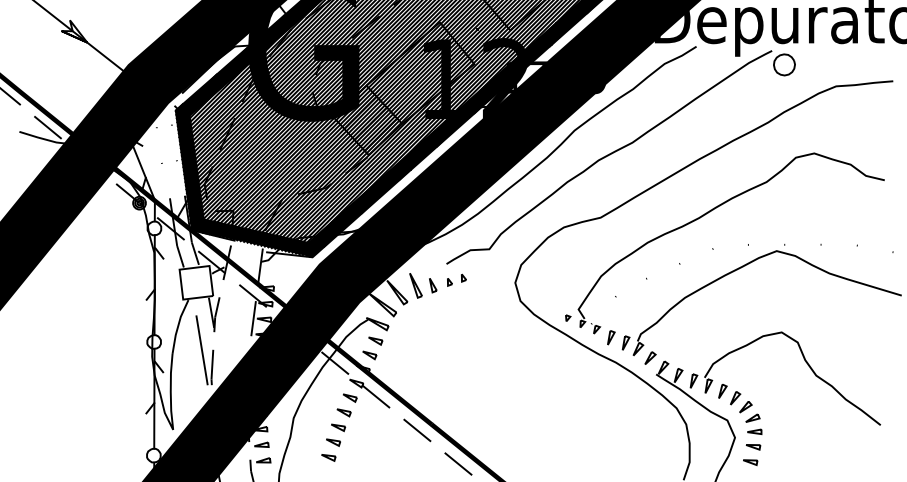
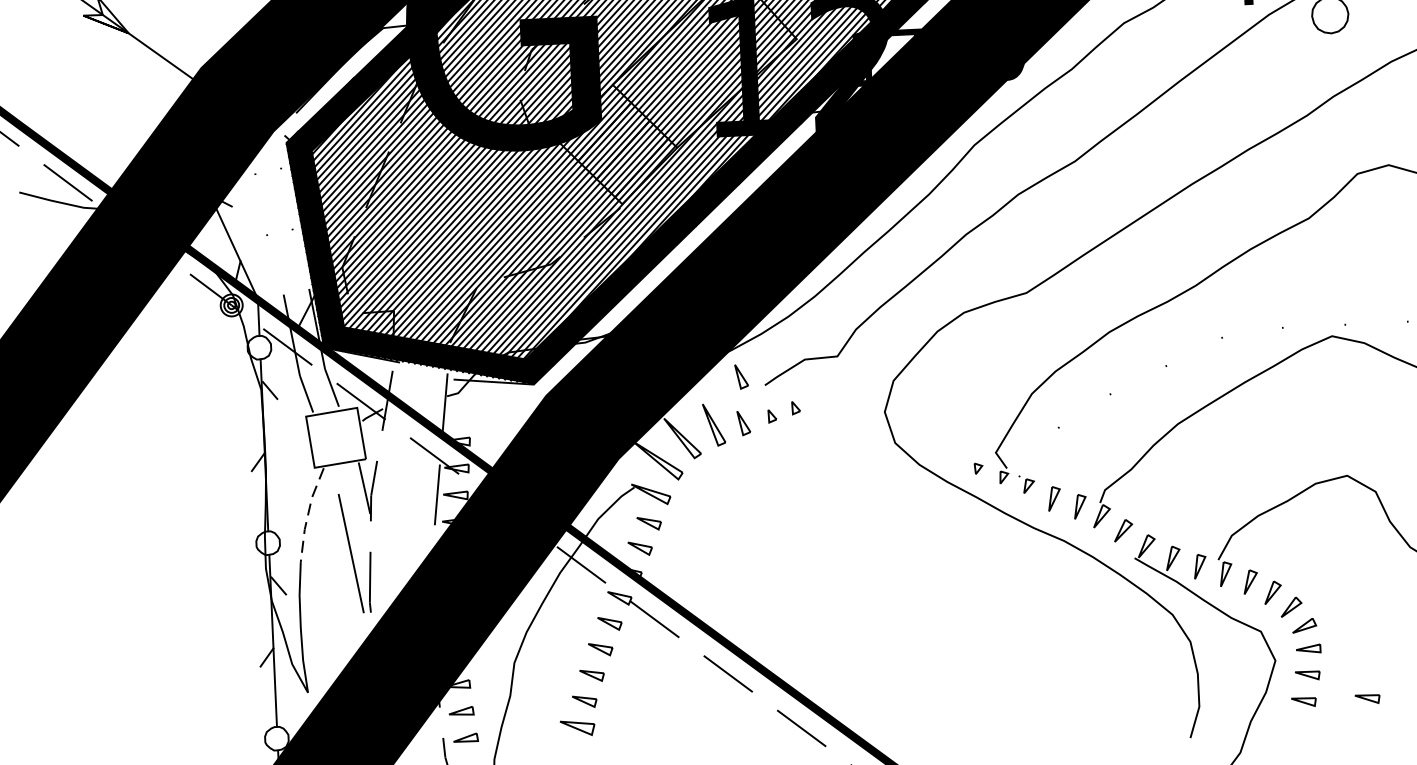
part: (433, 258) -> (742, 376), added
line: (178, 326) -> (308, 514), solid -> dashed
part: (328, 457) -> (577, 727), size x1.4
part: (787, 462) -> (1367, 699), added

